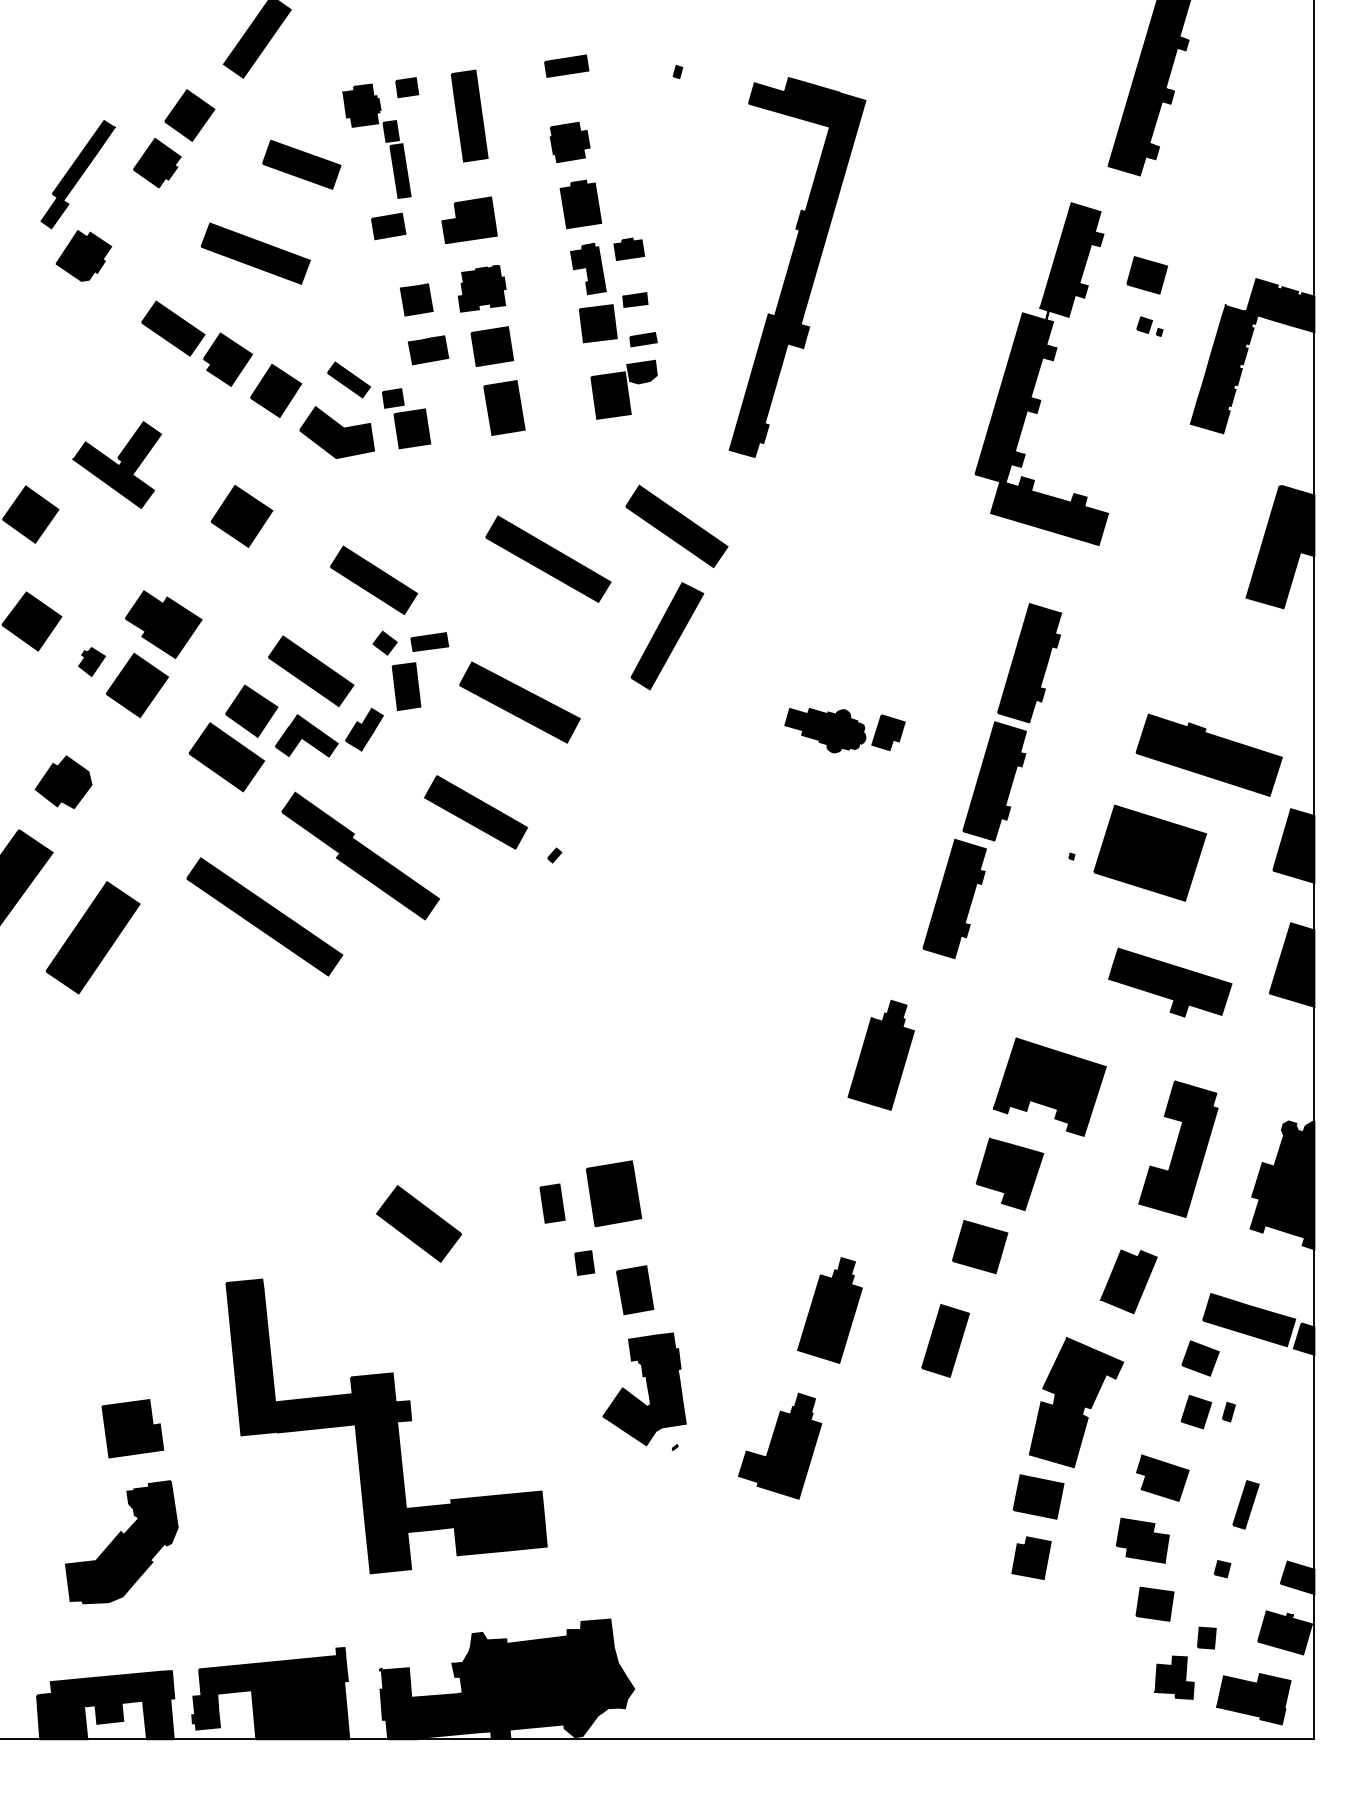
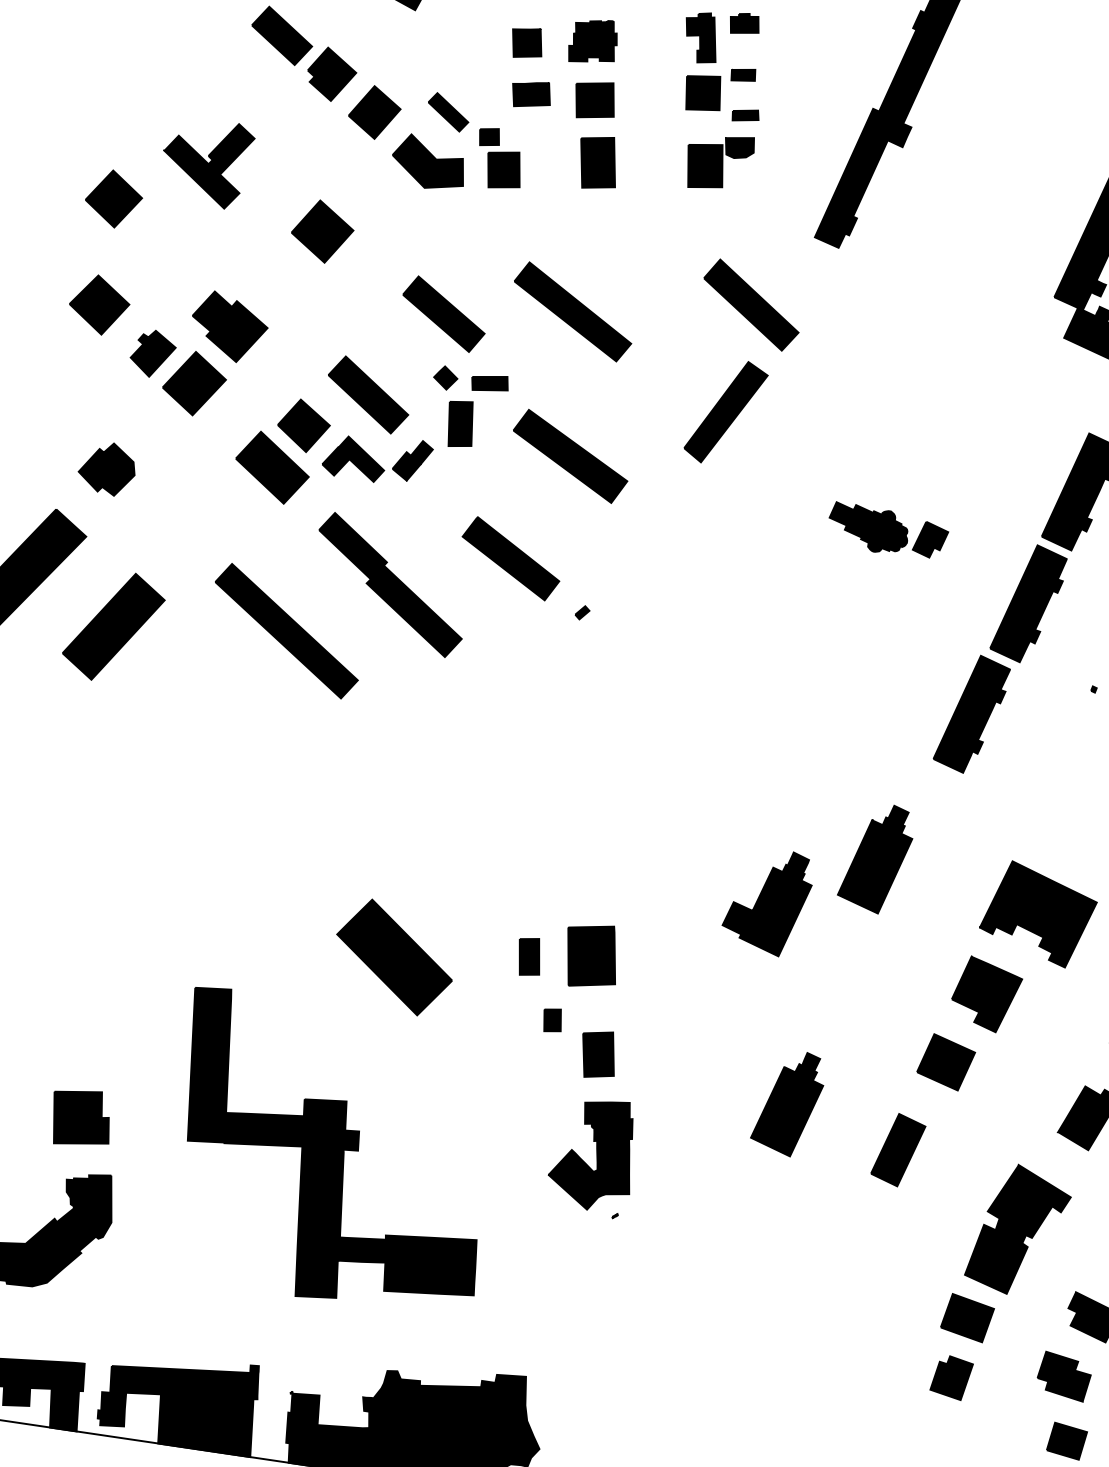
part: (548, 558) -> (573, 311), moved
part: (91, 661) -> (152, 353), size x1.67
part: (418, 1223) -> (393, 956), size x1.43
part: (780, 1445) -> (768, 901), moved

